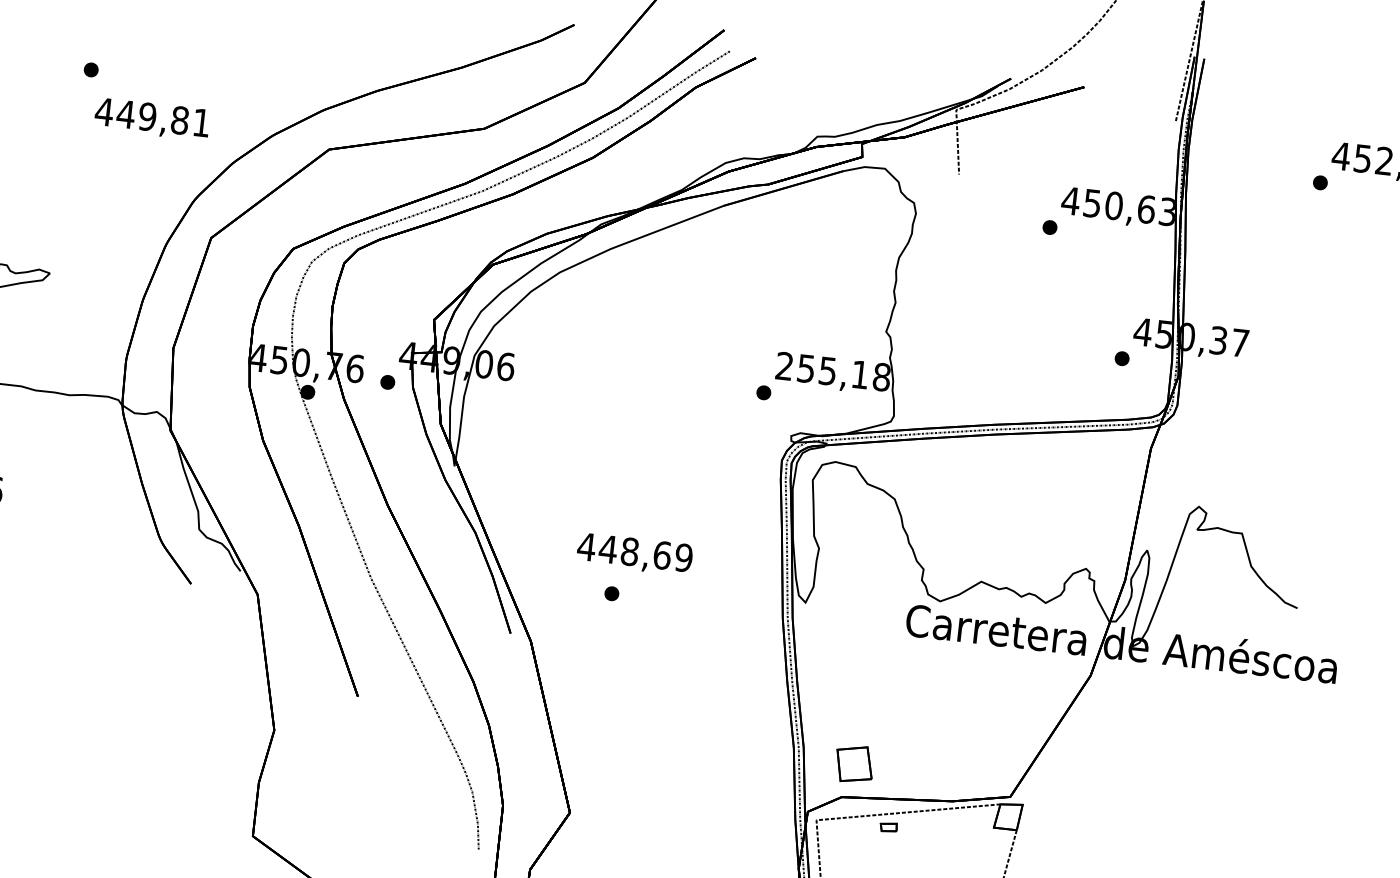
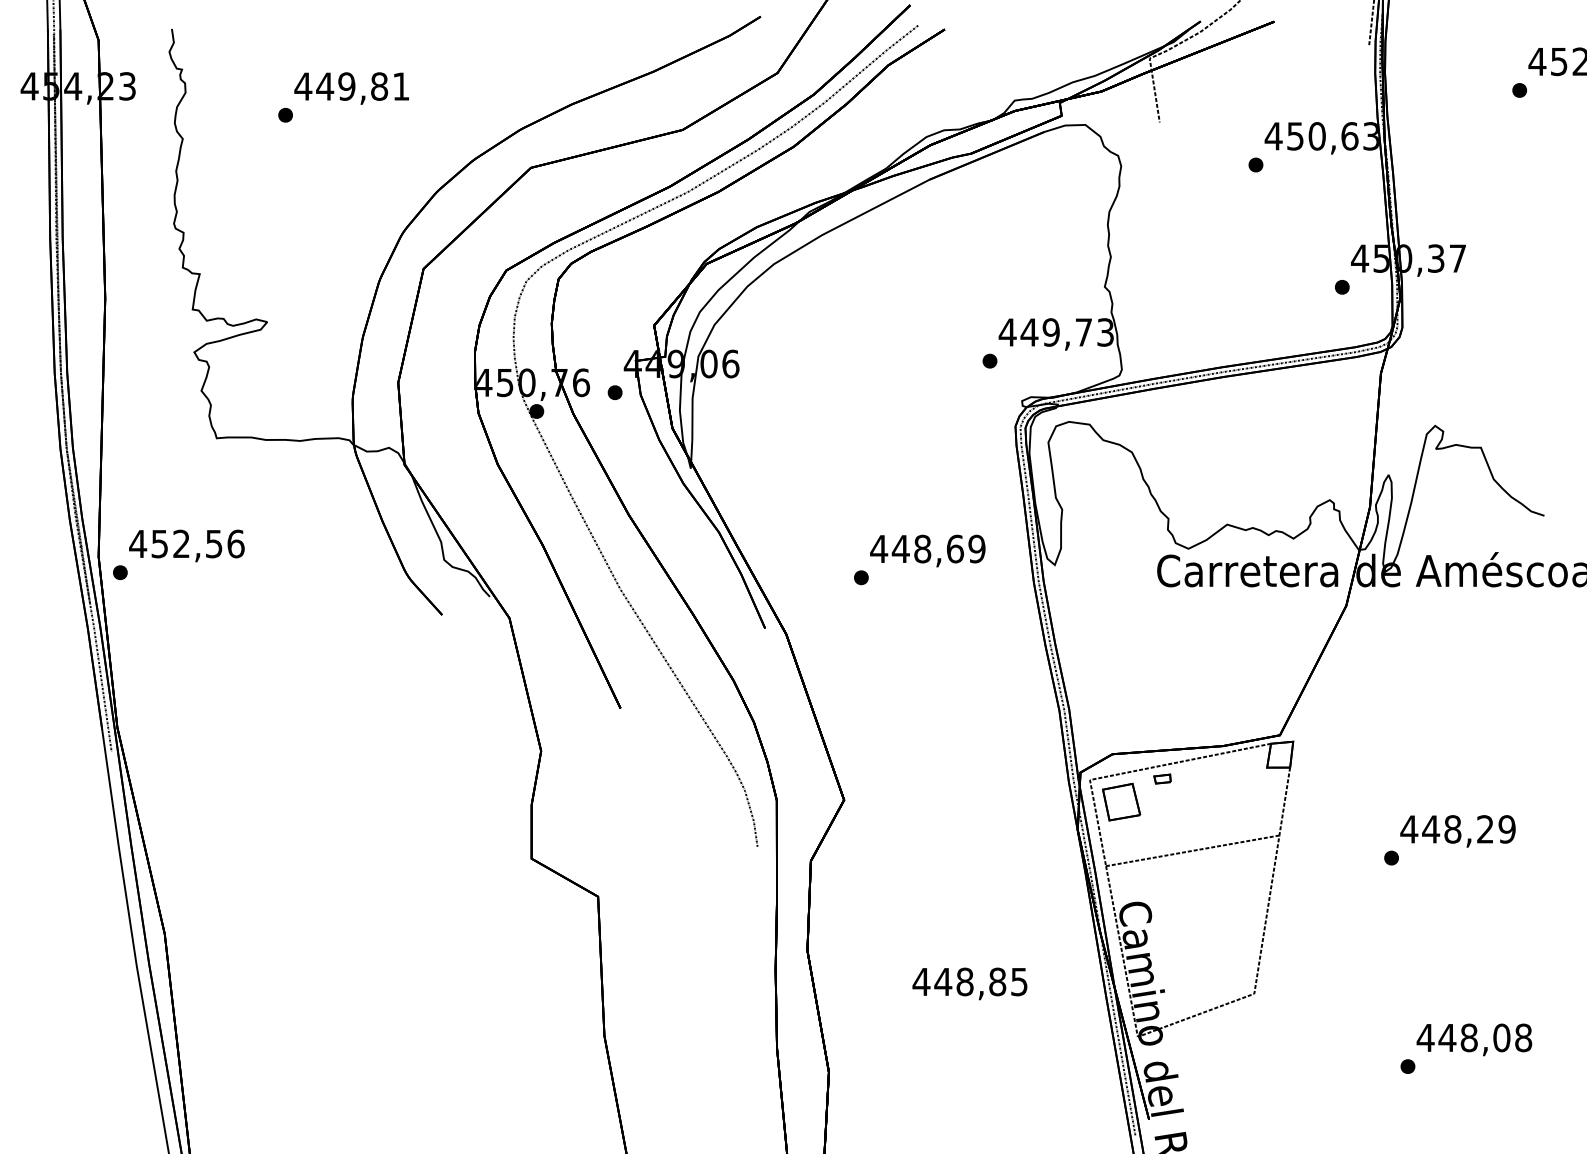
text: (152, 119) -> (351, 88), moved
text: (833, 371) -> (1056, 332), 255,18 -> 449,73
text: (634, 553) -> (927, 550), moved
part: (854, 763) -> (1121, 801), moved

